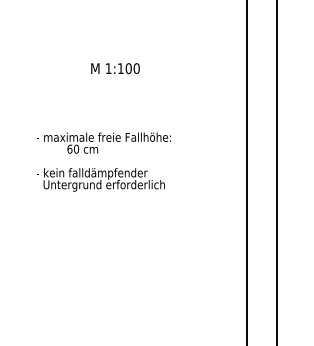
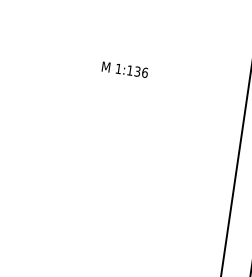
text: (132, 68) -> (141, 72), 1:100 -> 1:136
part: (103, 170) -> (99, 164), removed

